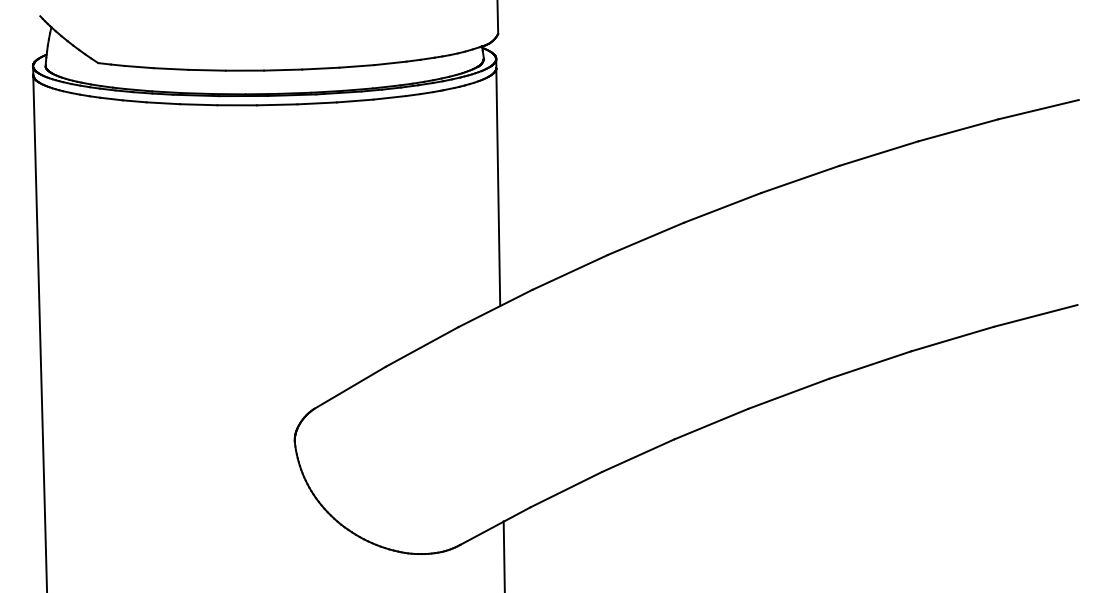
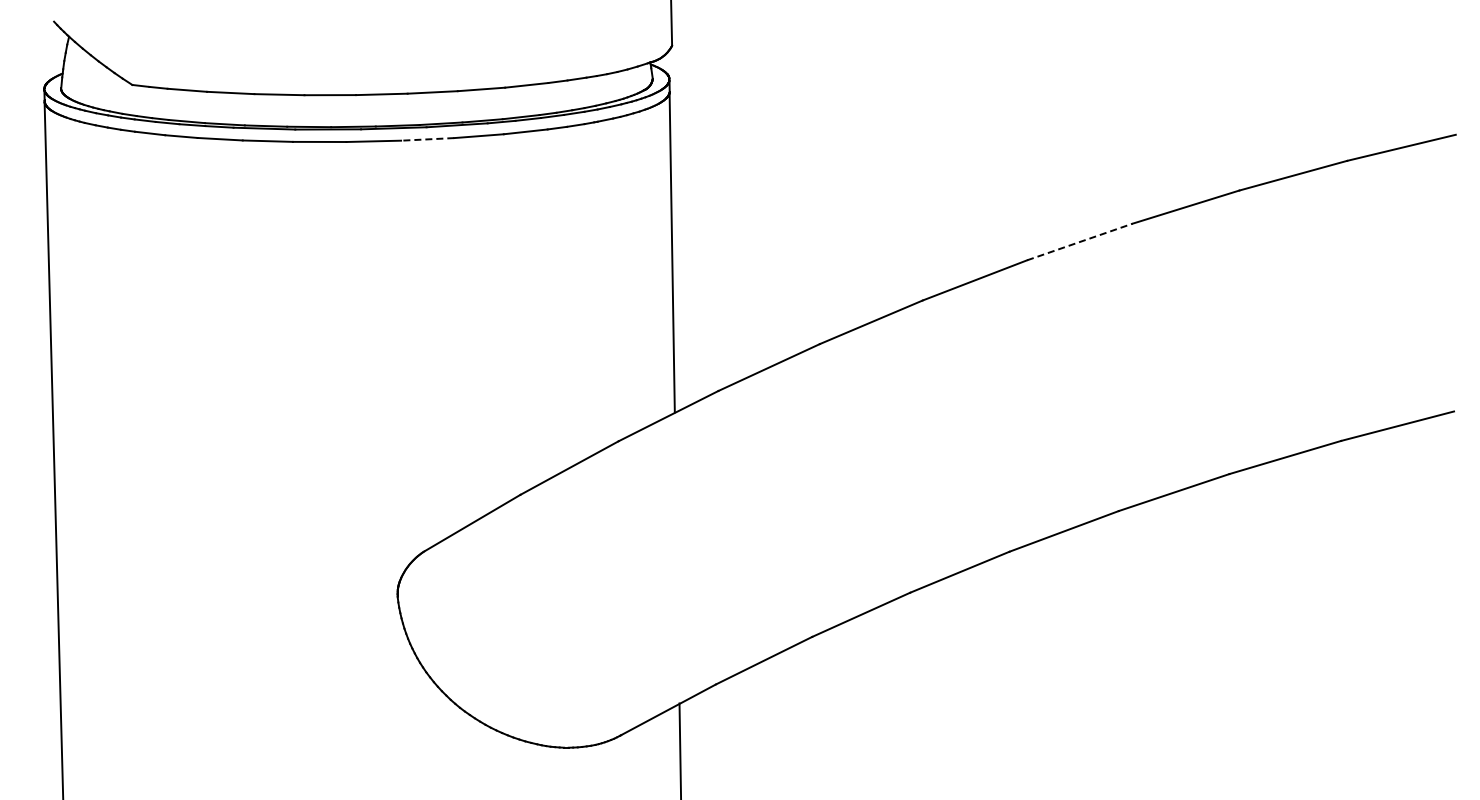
line: (316, 103) -> (427, 139), solid -> dashed
line: (800, 179) -> (1079, 242), solid -> dashed

